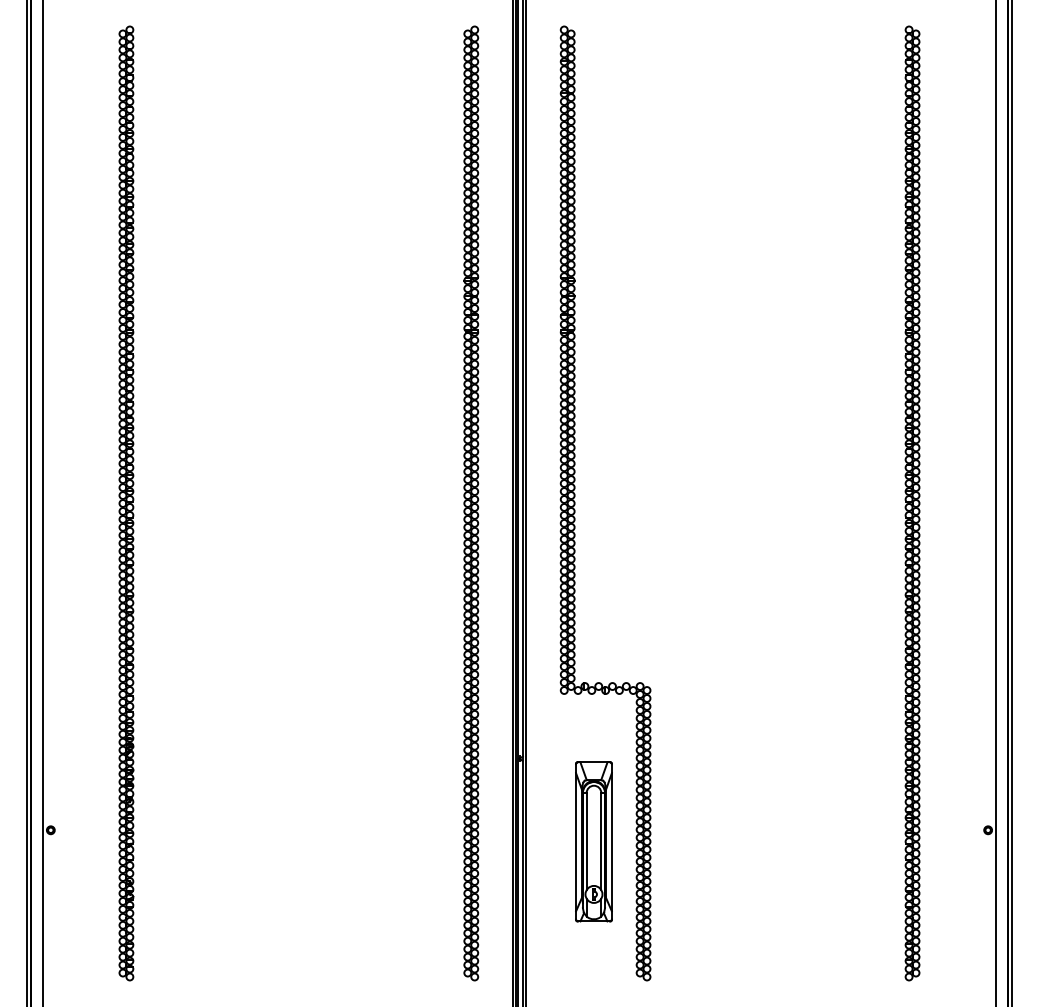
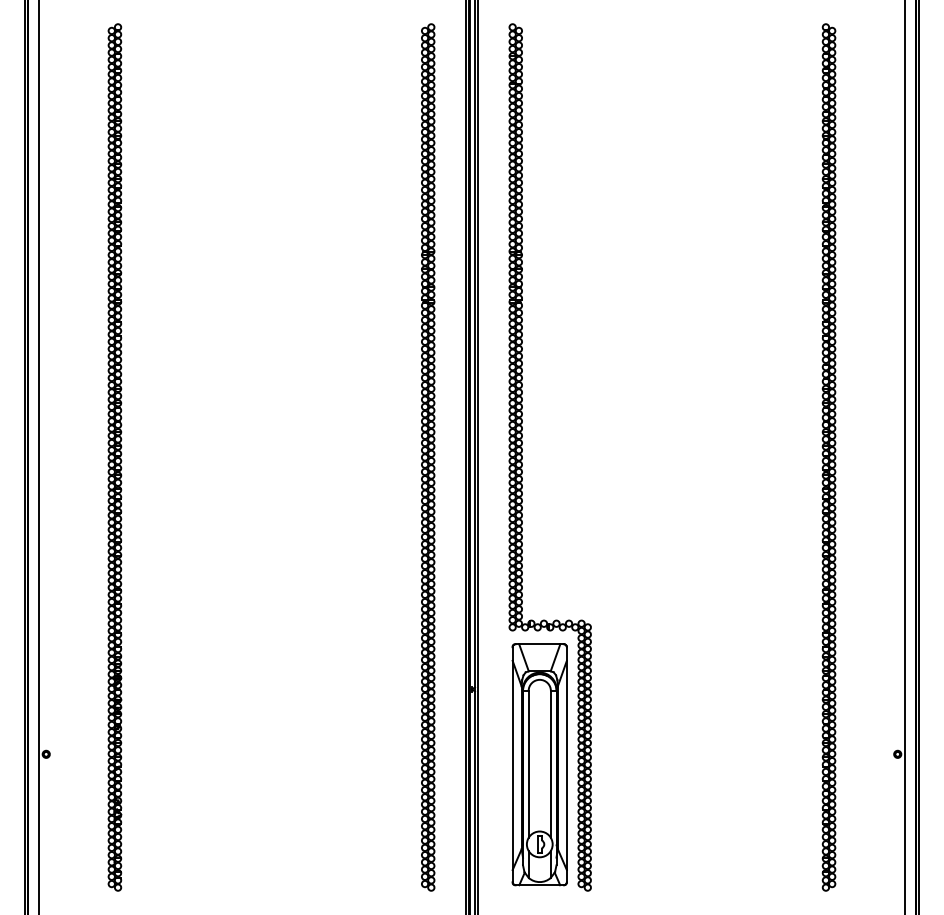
part: (593, 841) -> (539, 764), size x1.67

